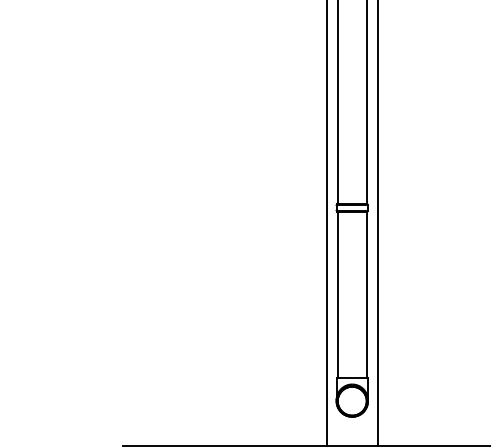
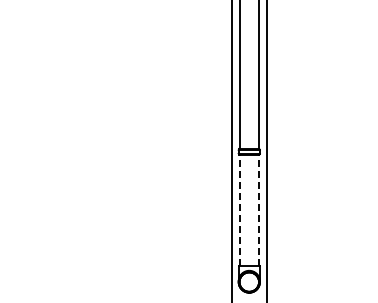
line: (337, 295) -> (239, 210), solid -> dashed
line: (365, 295) -> (258, 210), solid -> dashed

